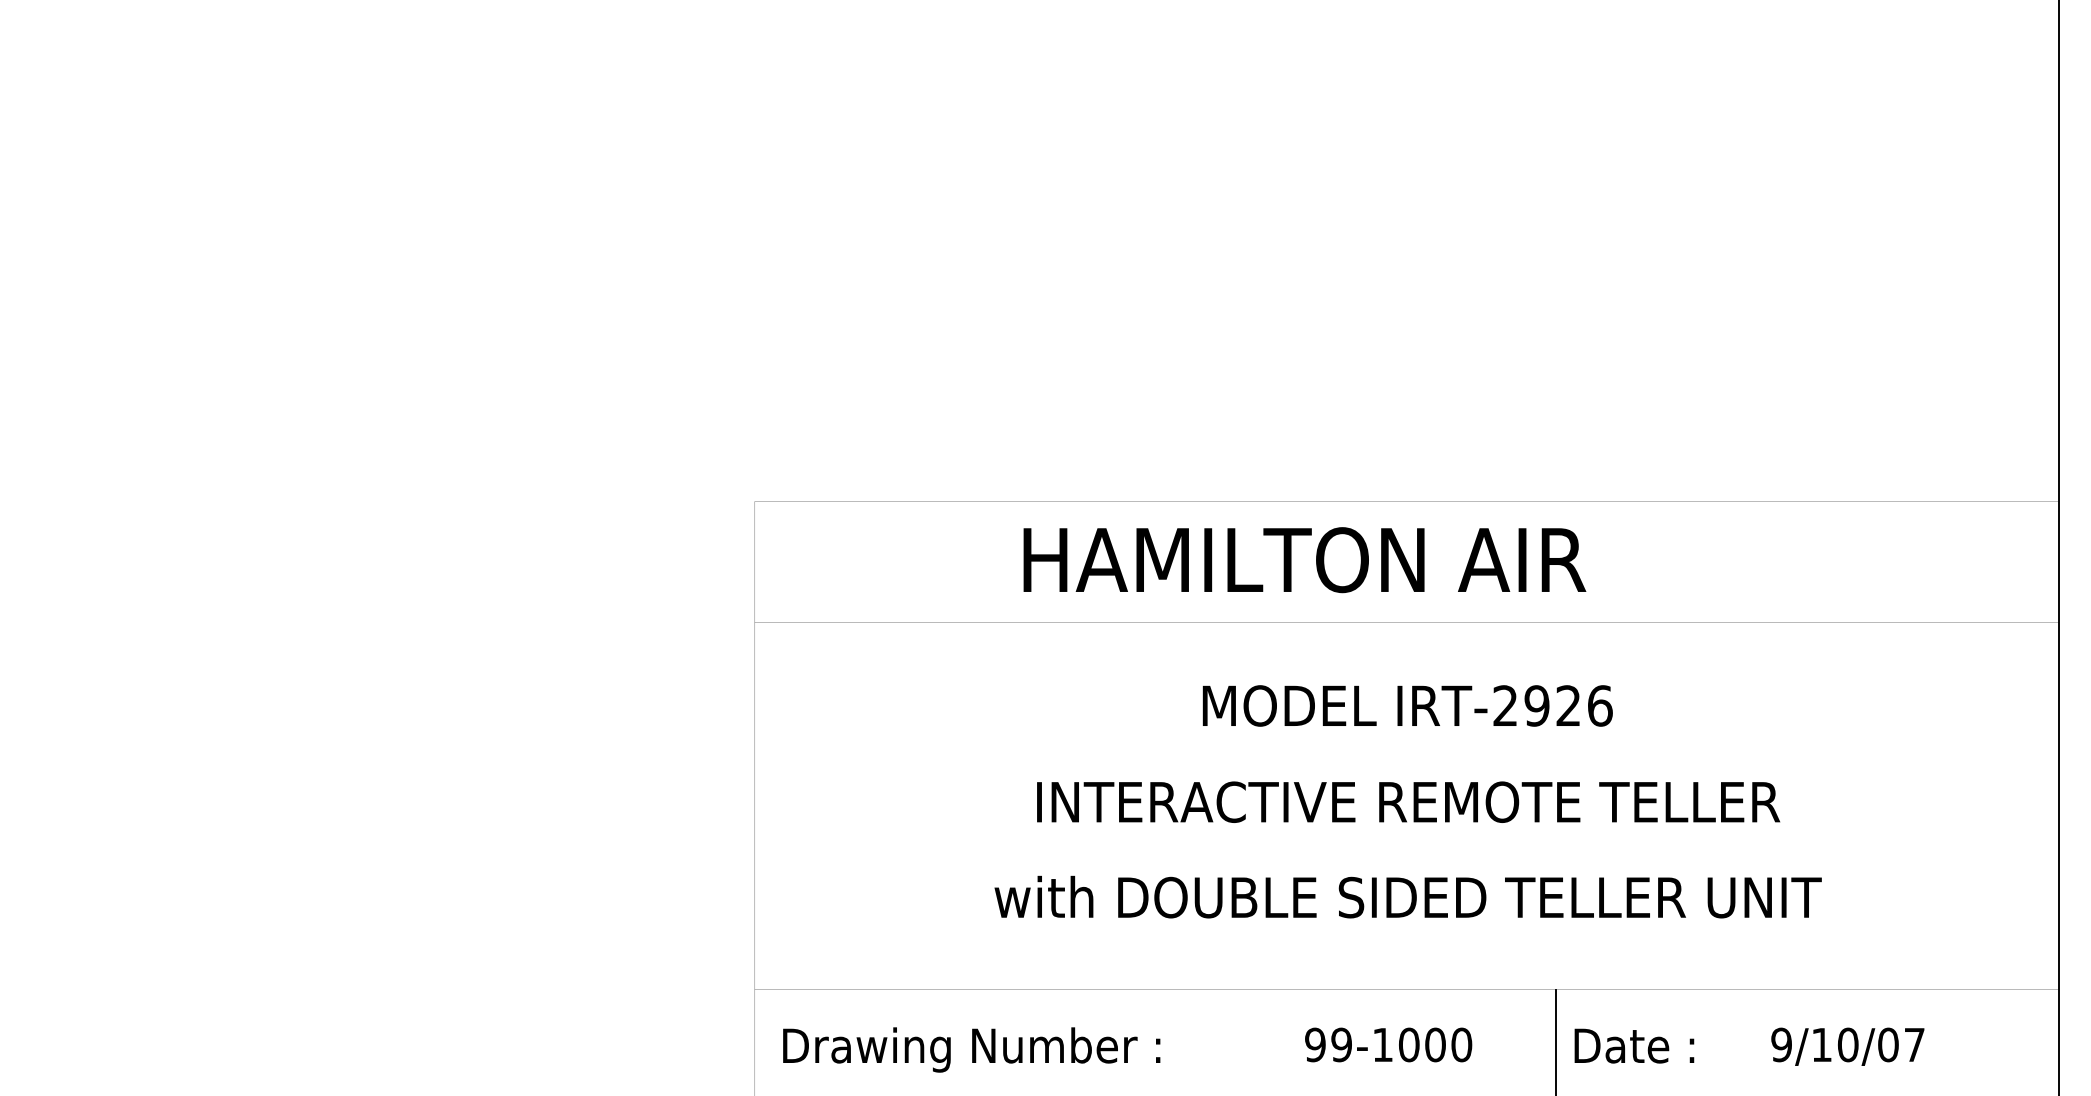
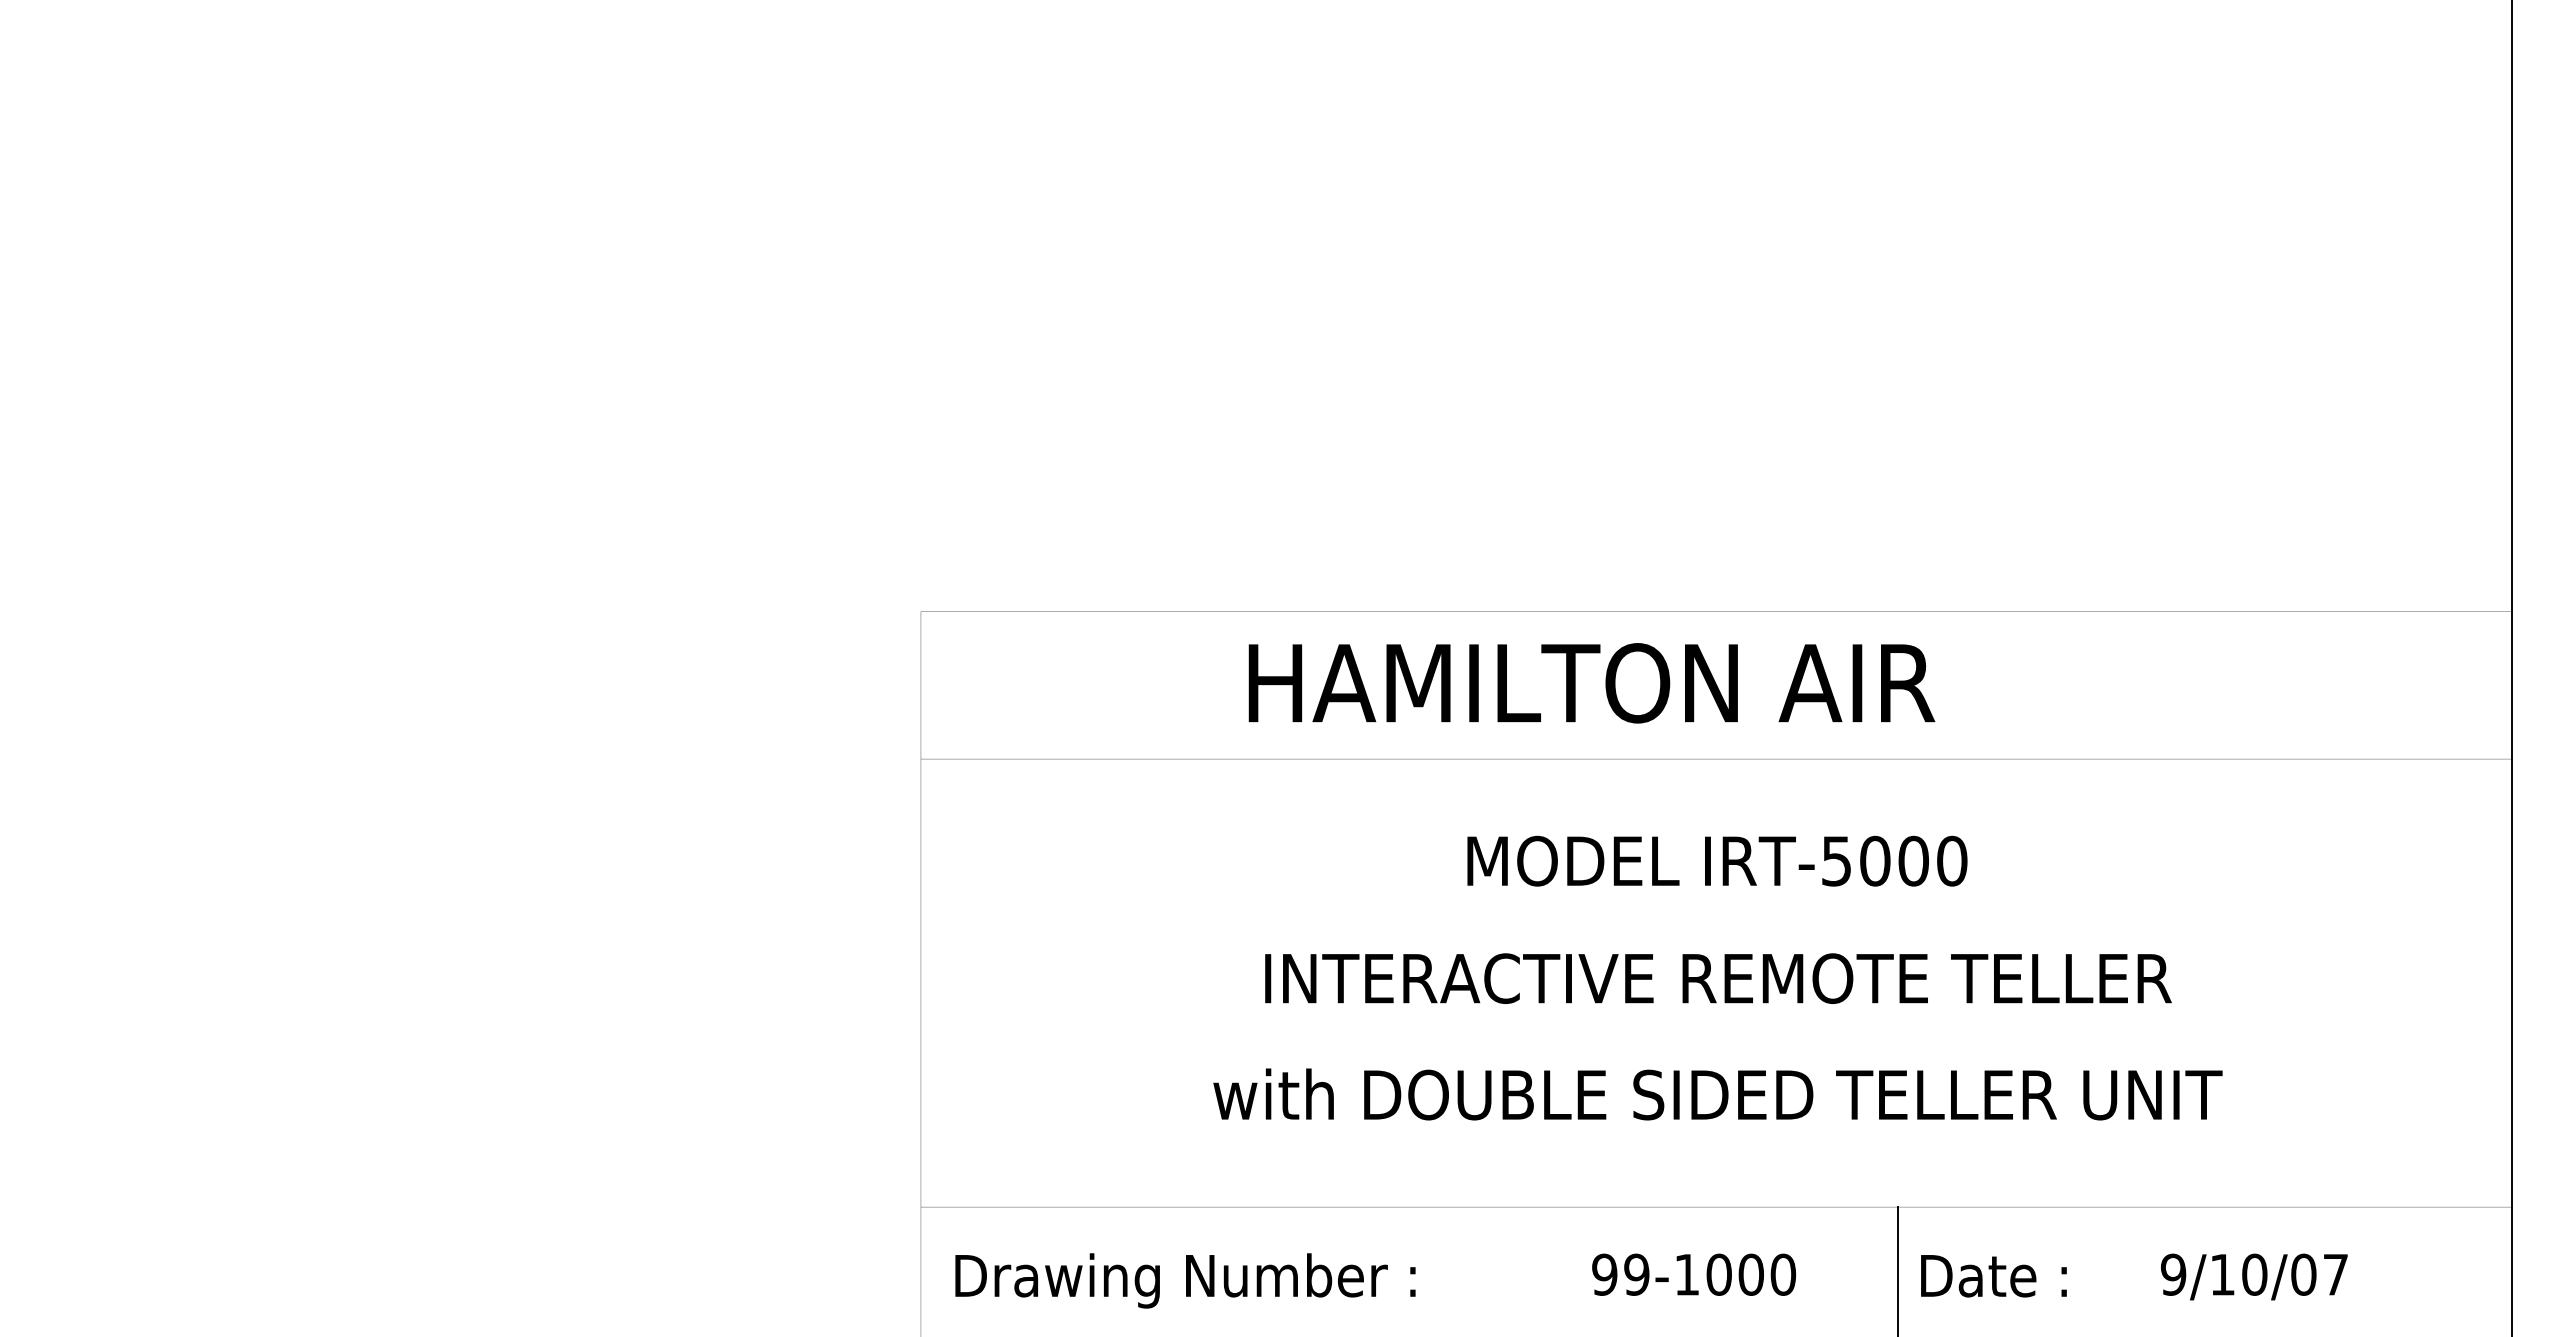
text: (1552, 705) -> (1894, 860), IRT-2926 -> IRT-5000

